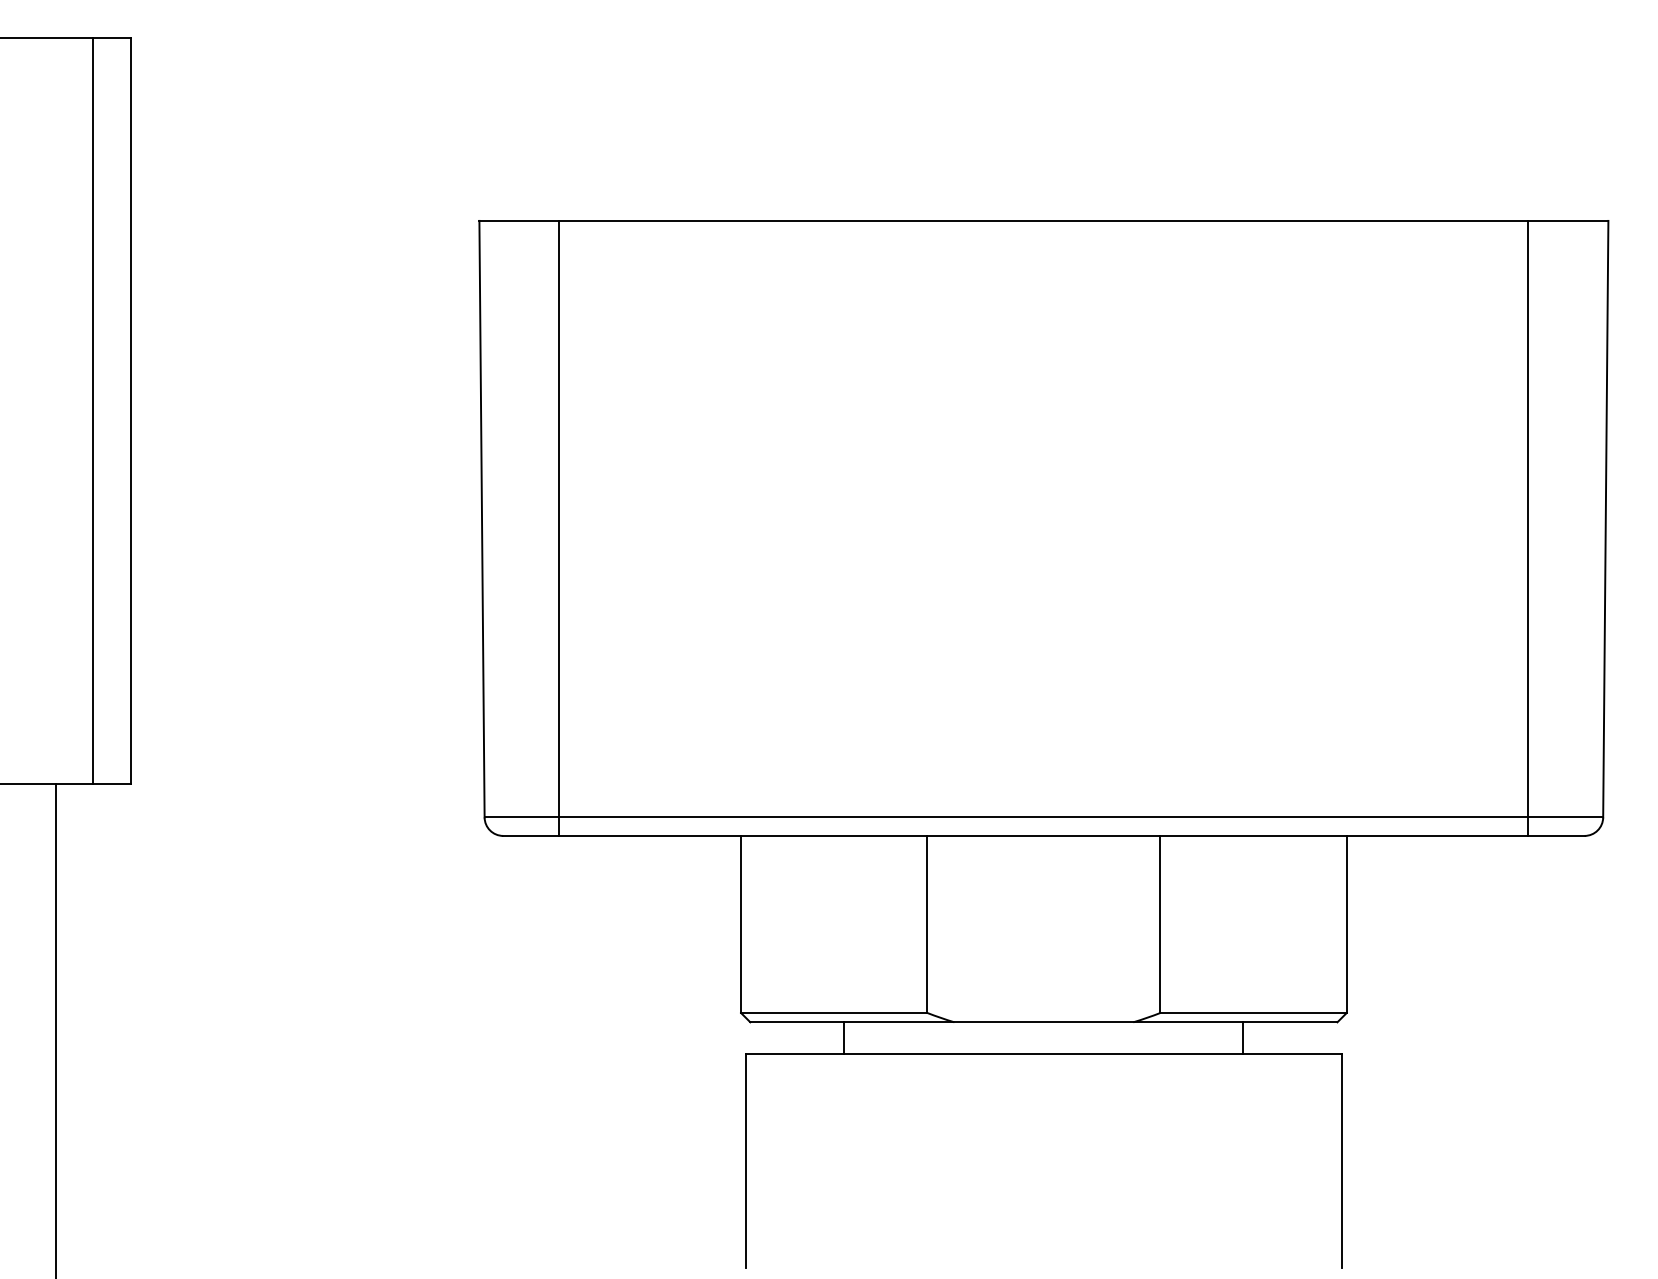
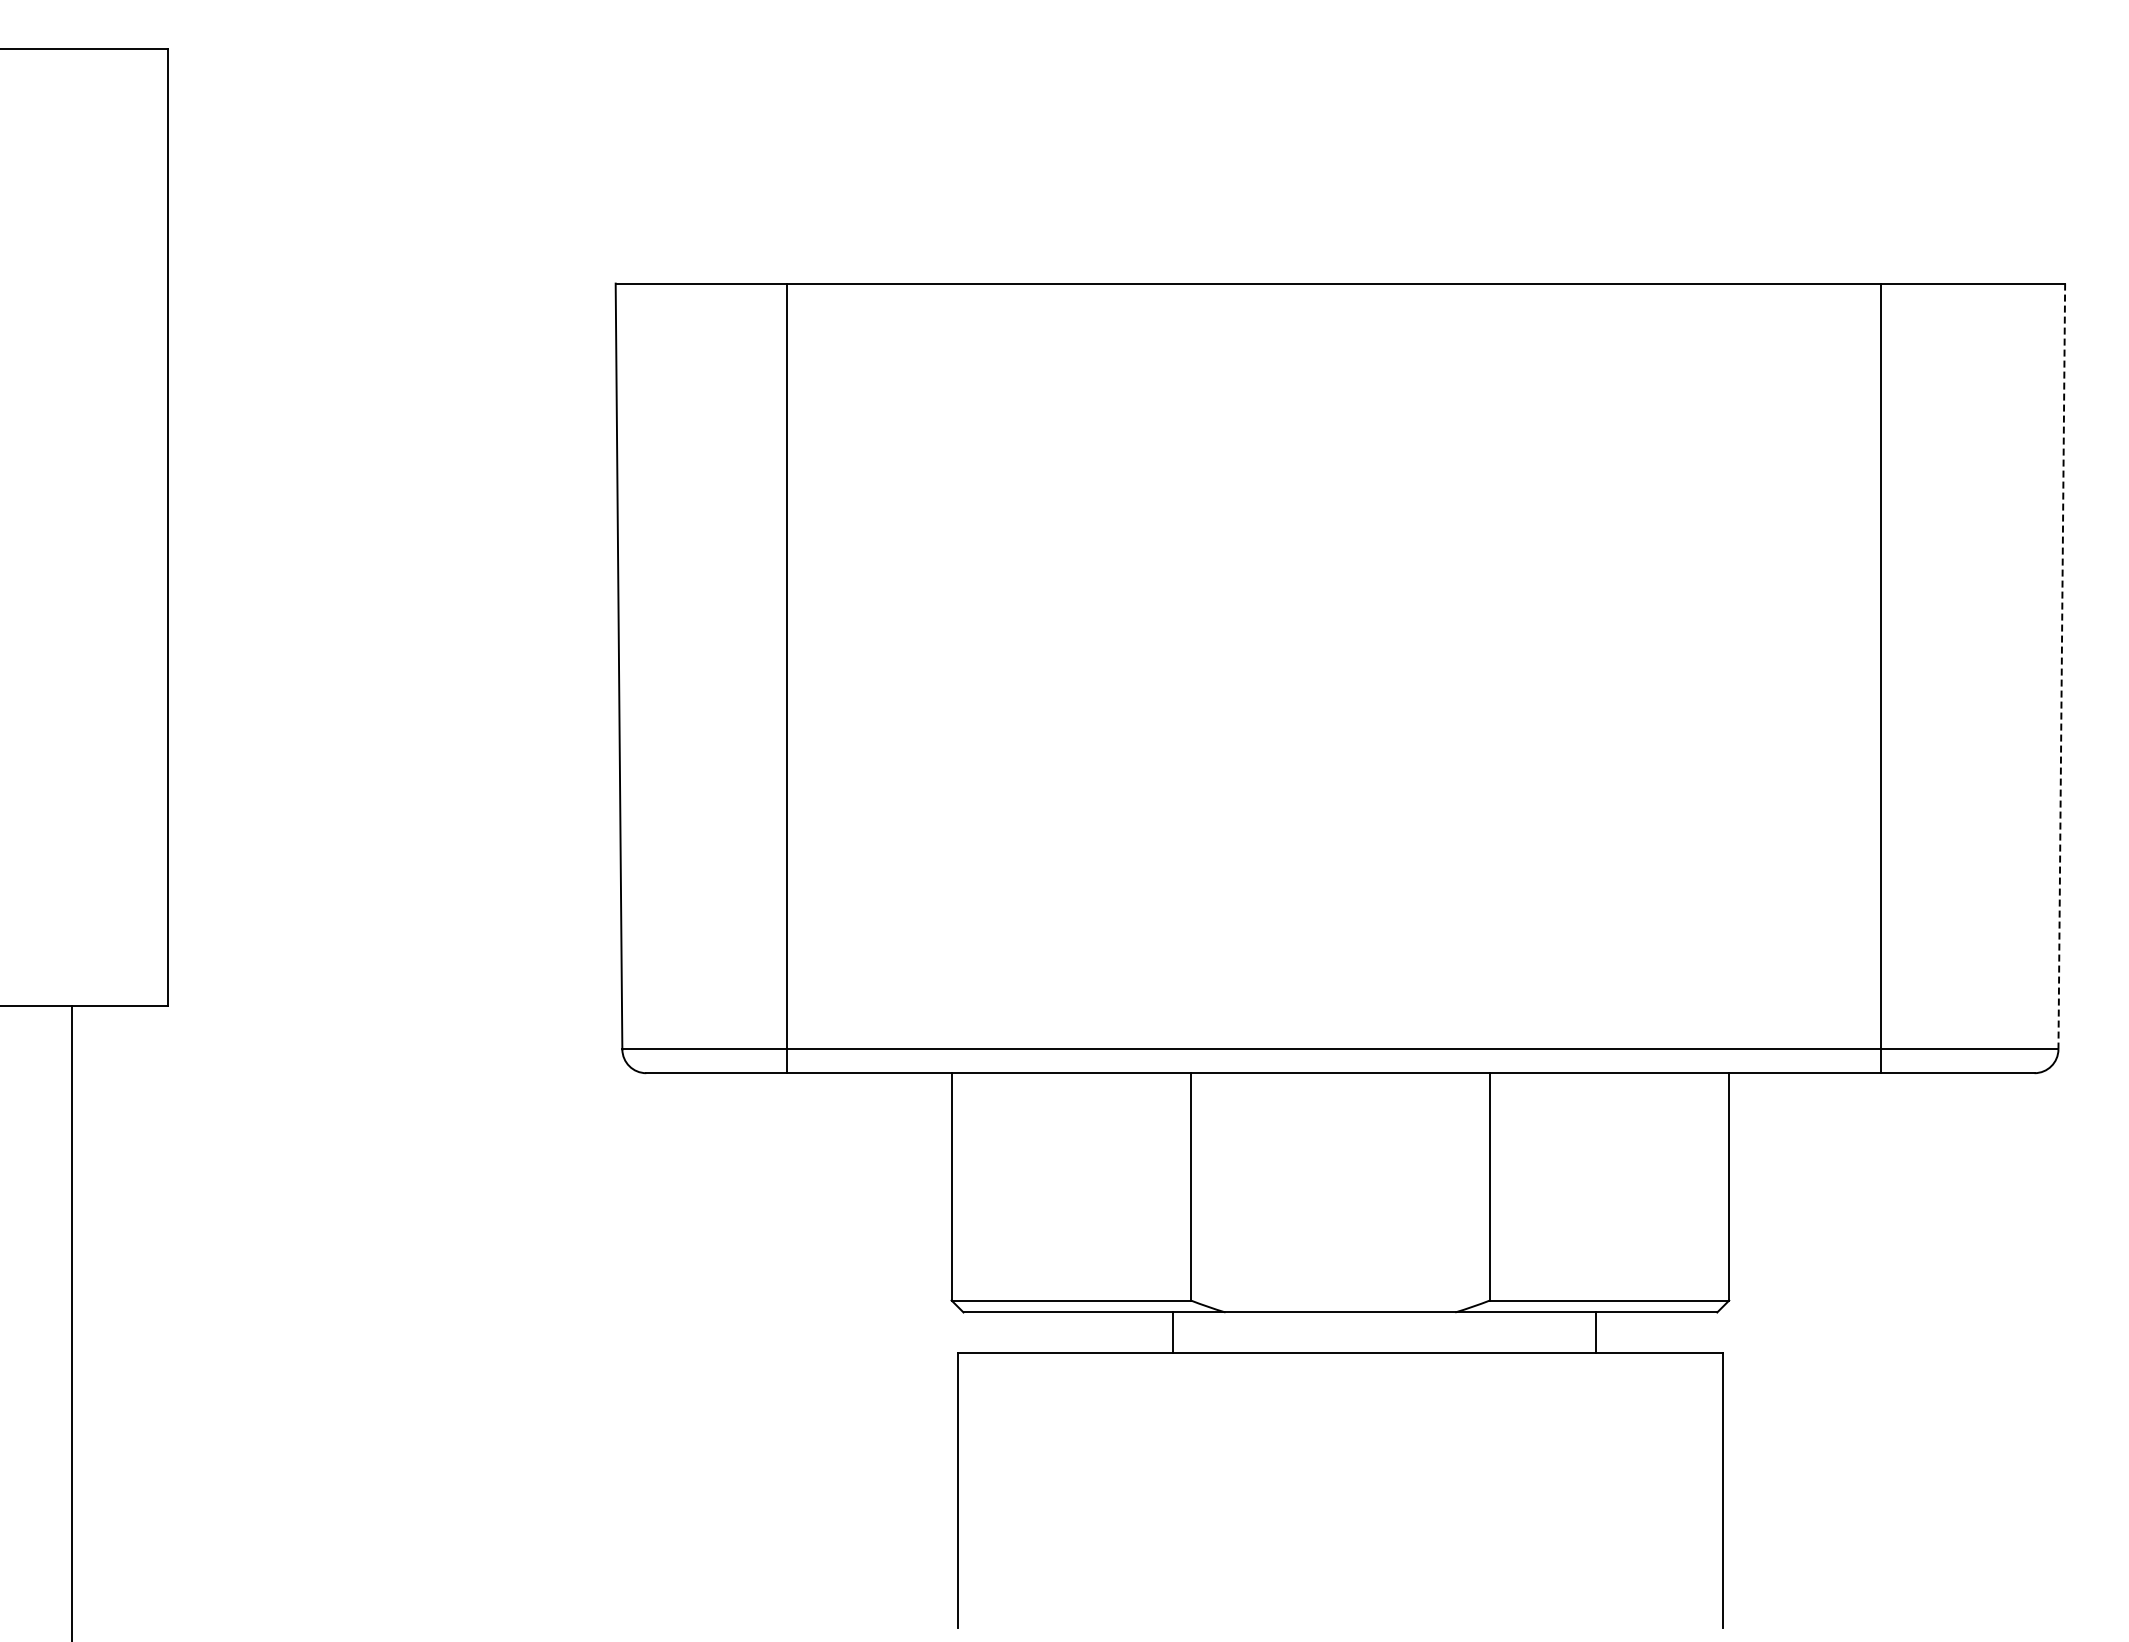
line: (93, 410) -> (120, 527), removed
line: (1605, 519) -> (2061, 666), solid -> dashed
line: (559, 528) -> (787, 678), moved
line: (1528, 528) -> (1880, 678), moved
line: (844, 1037) -> (1173, 1332), moved

